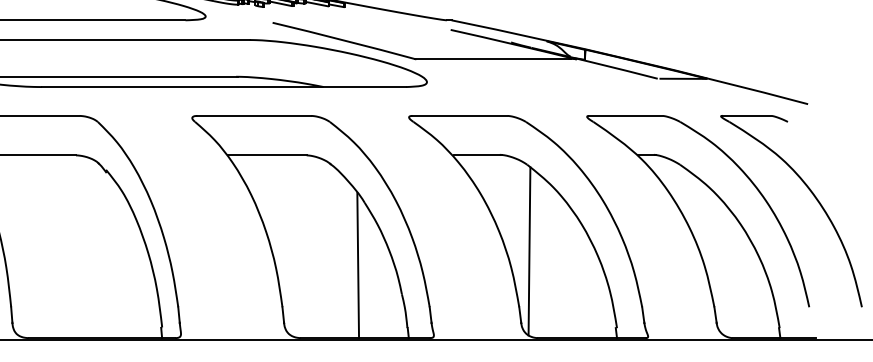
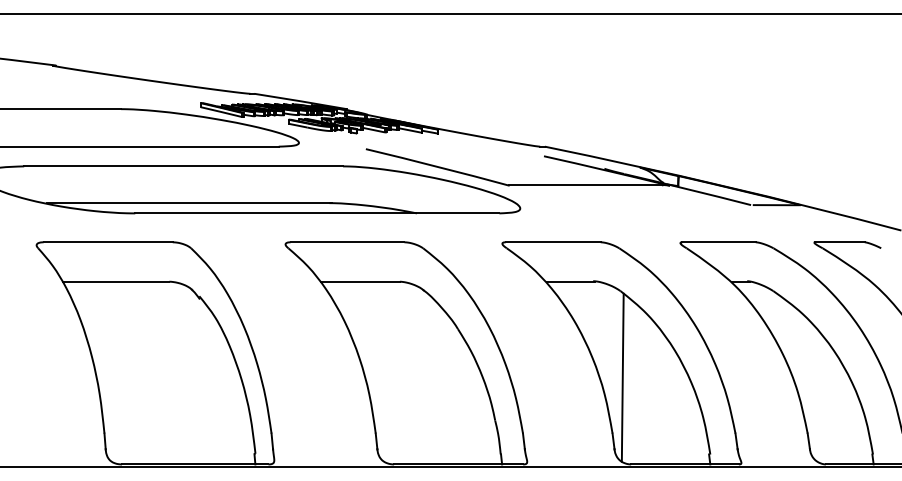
line: (358, 265) -> (451, 391), removed

